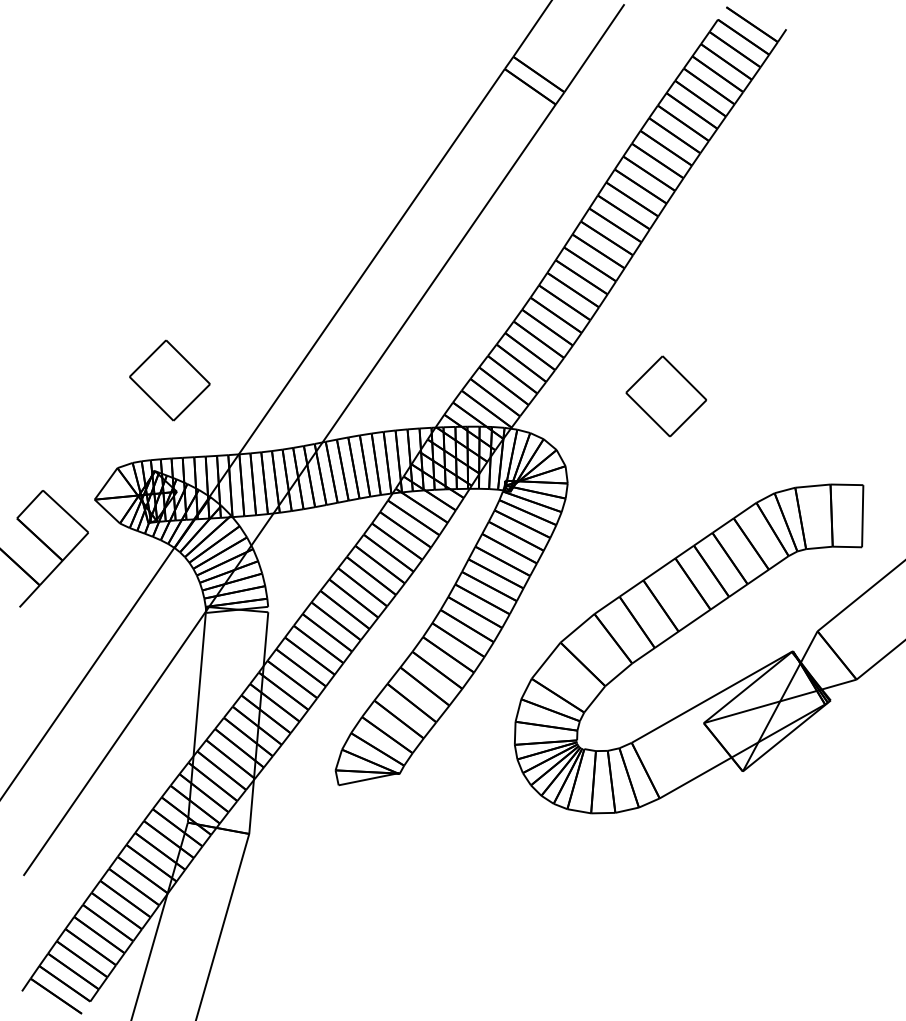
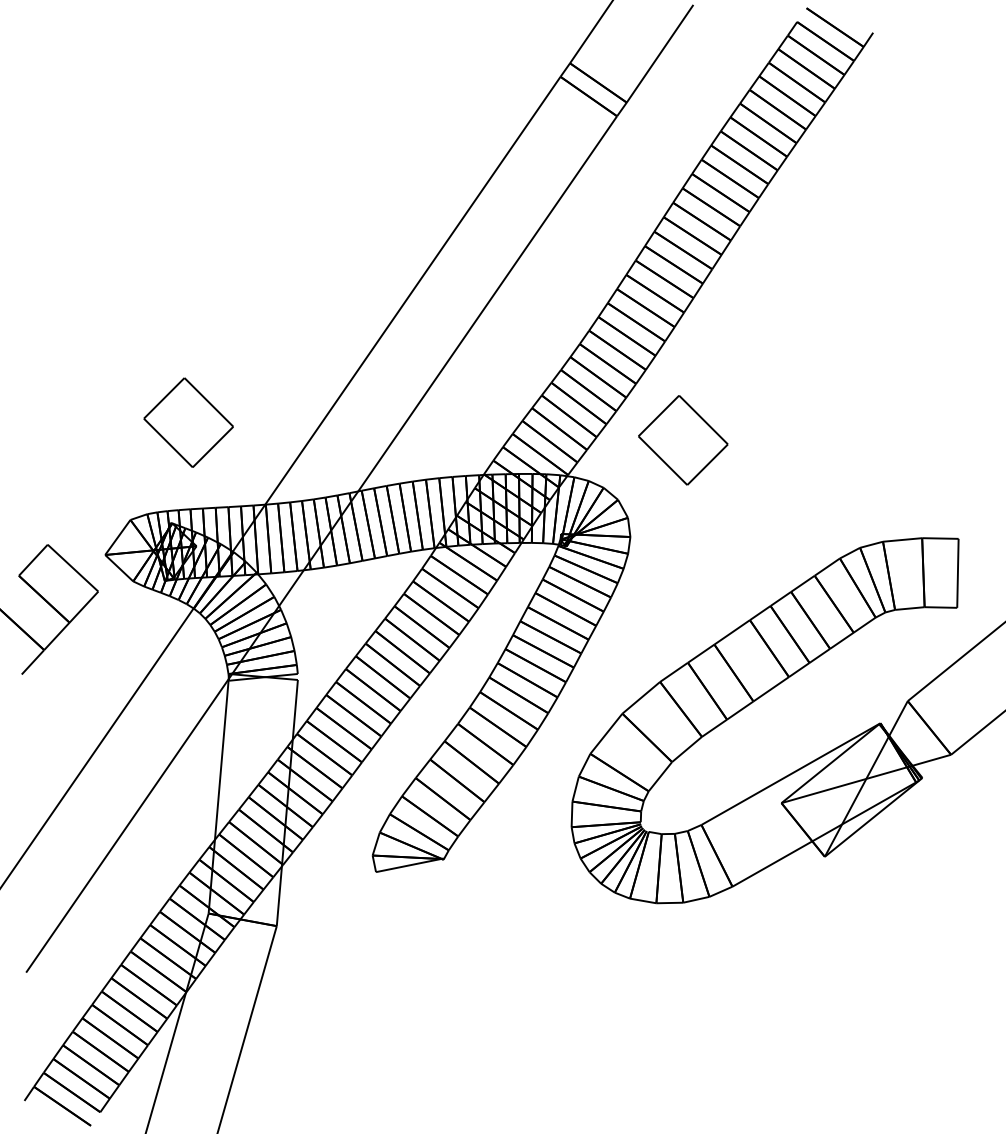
part: (665, 396) -> (682, 440), moved

